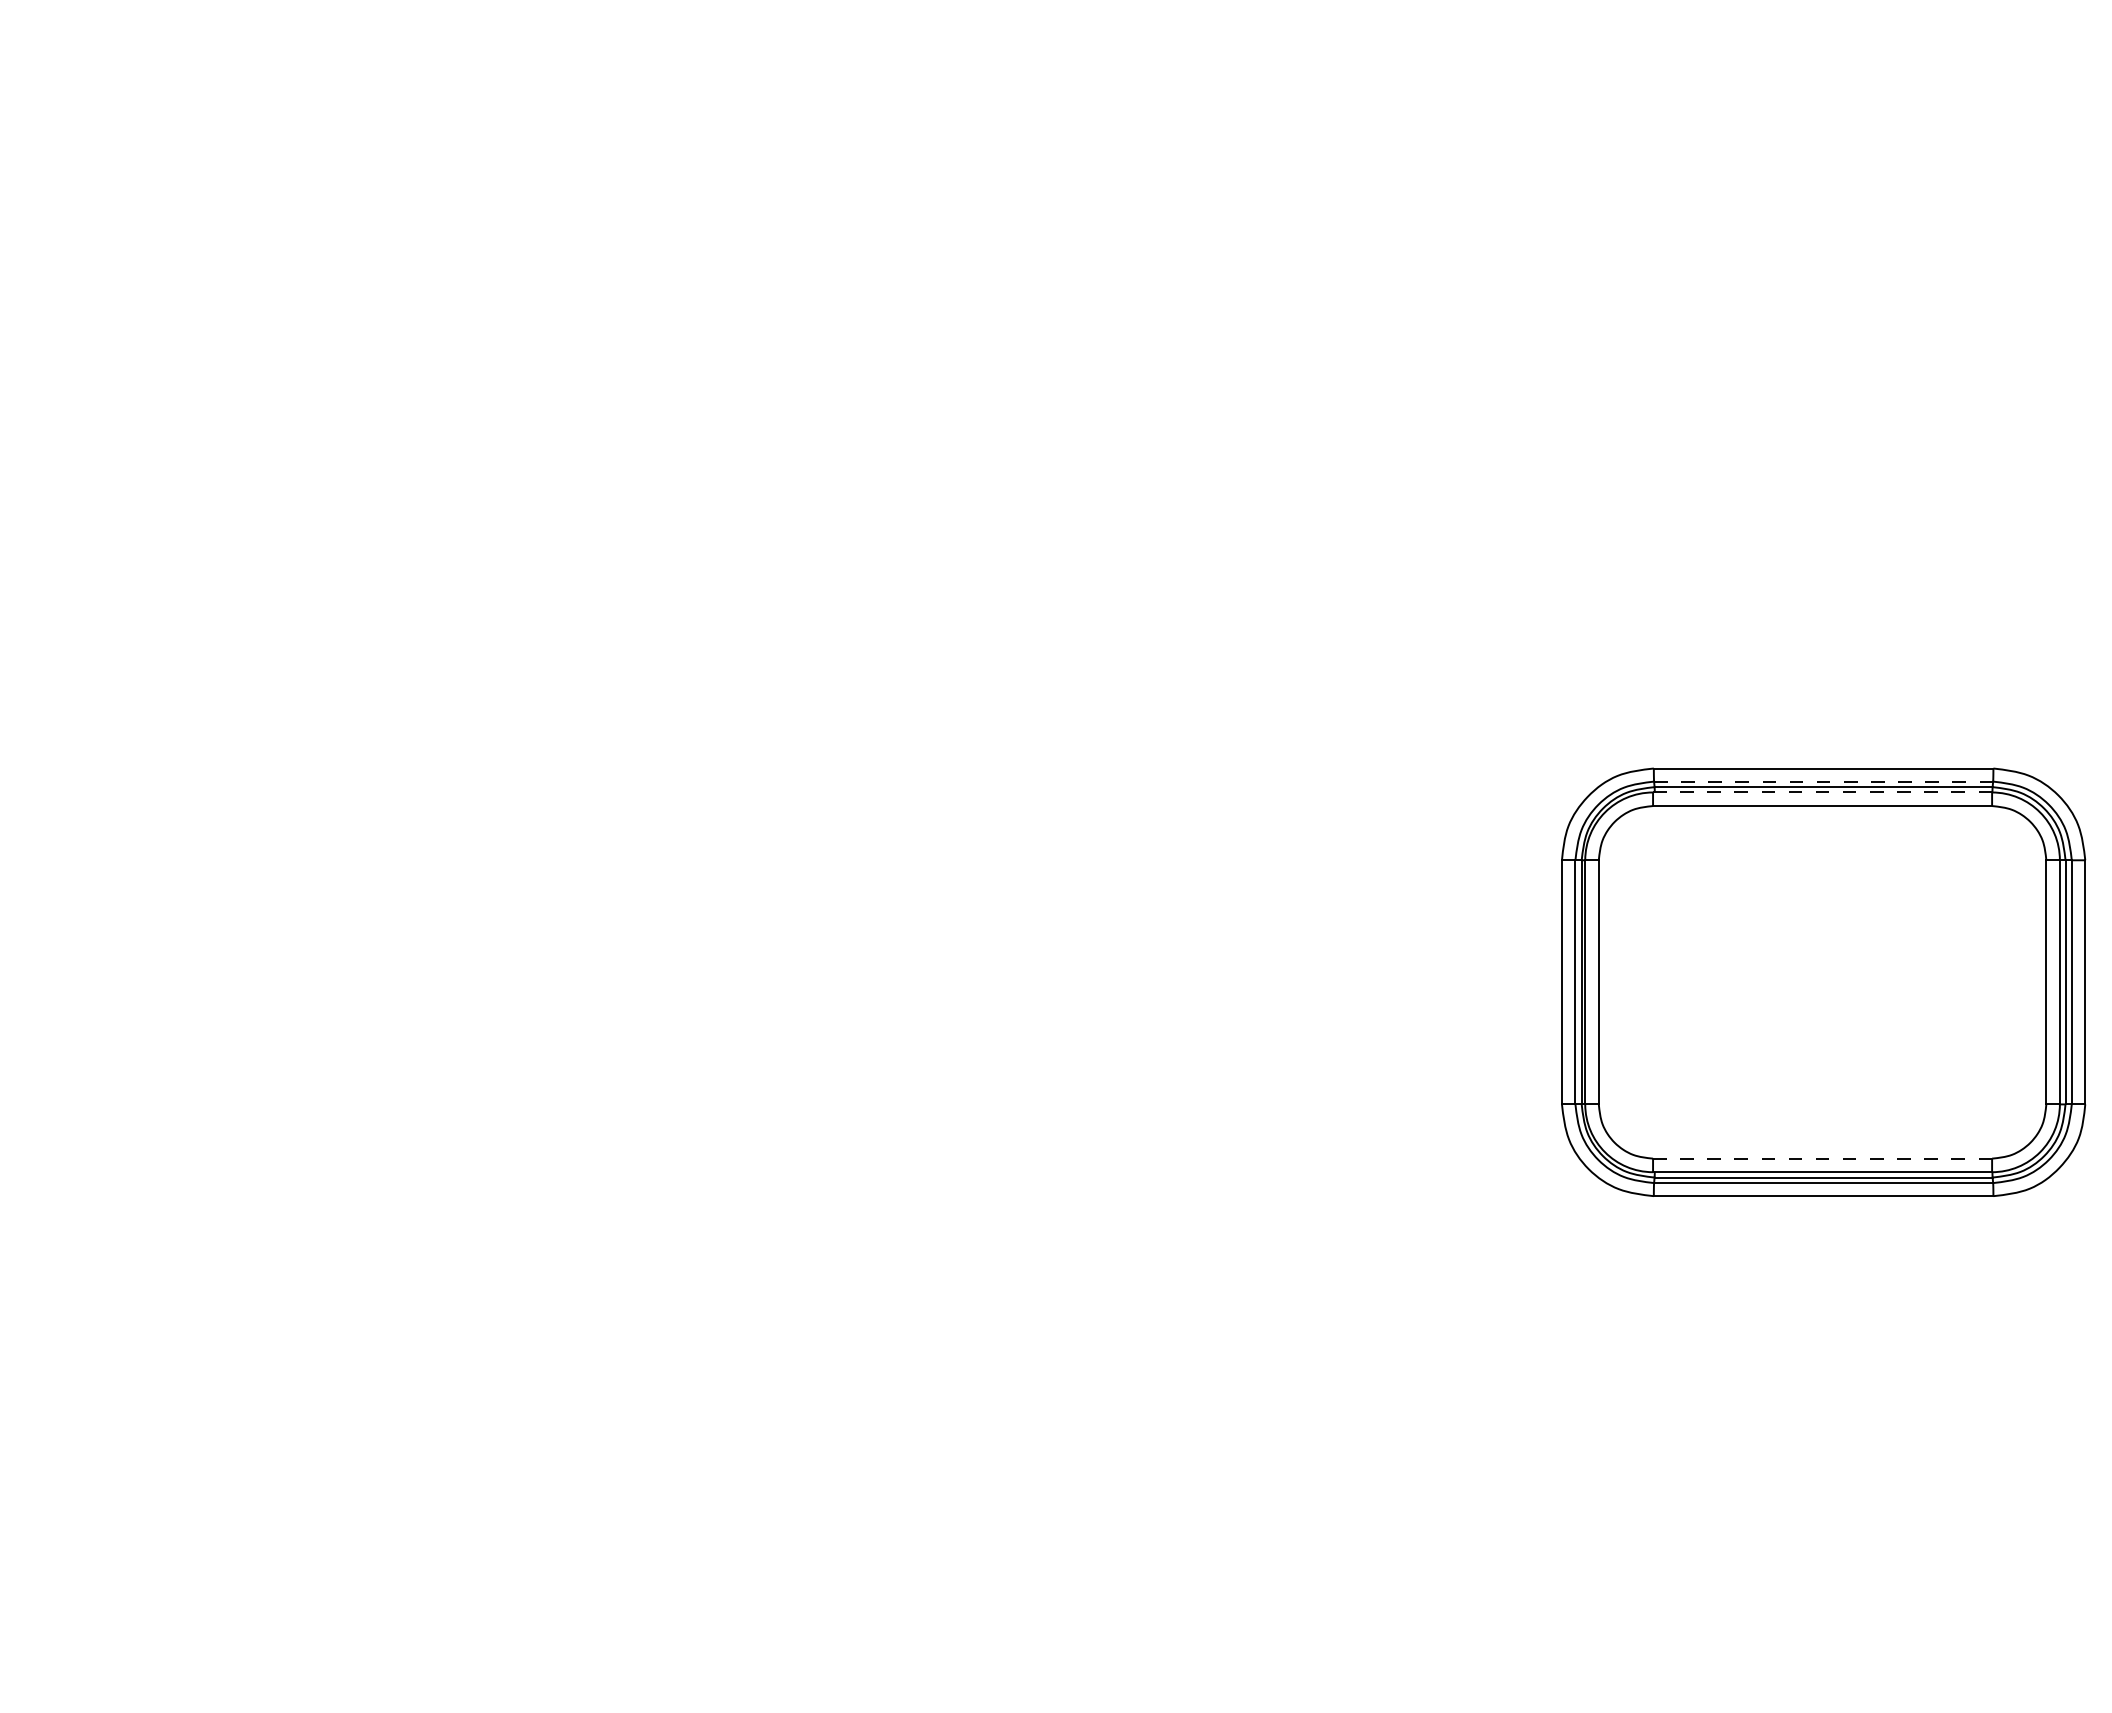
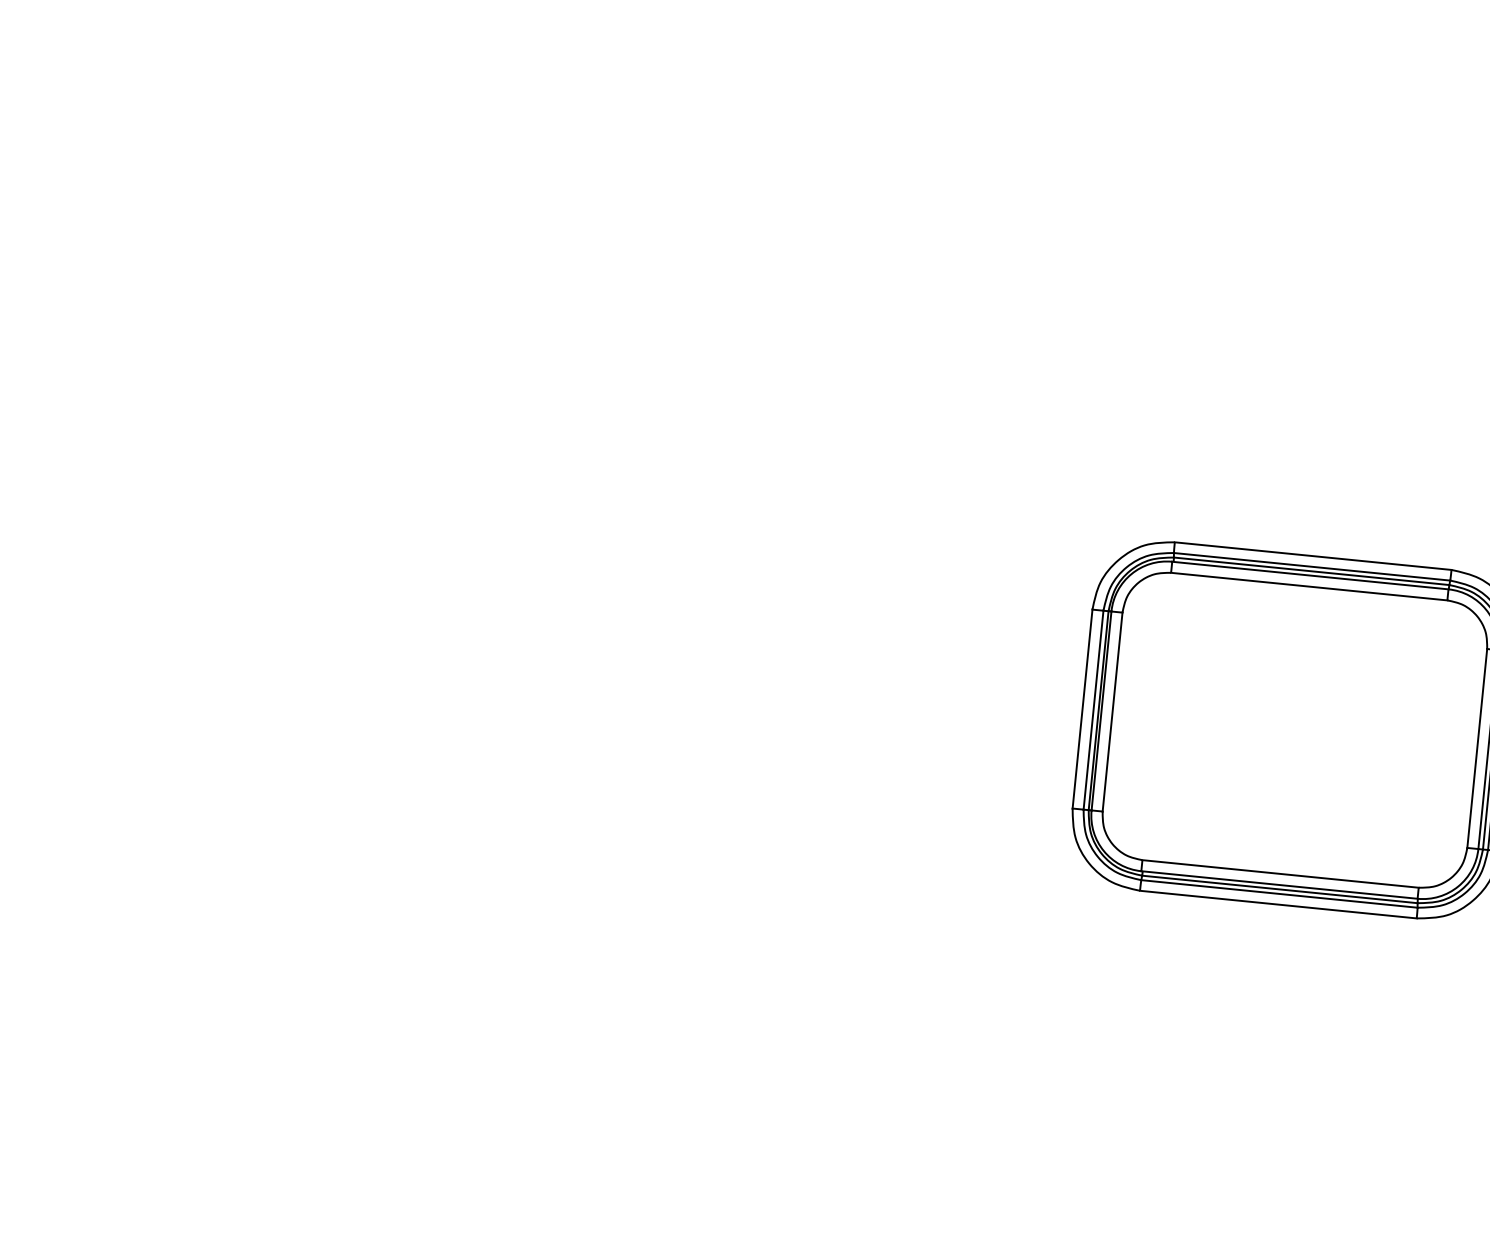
line: (1823, 781) -> (1312, 566), dashed -> solid
line: (1822, 792) -> (1310, 575), dashed -> solid
line: (1822, 1158) -> (1280, 873), dashed -> solid

